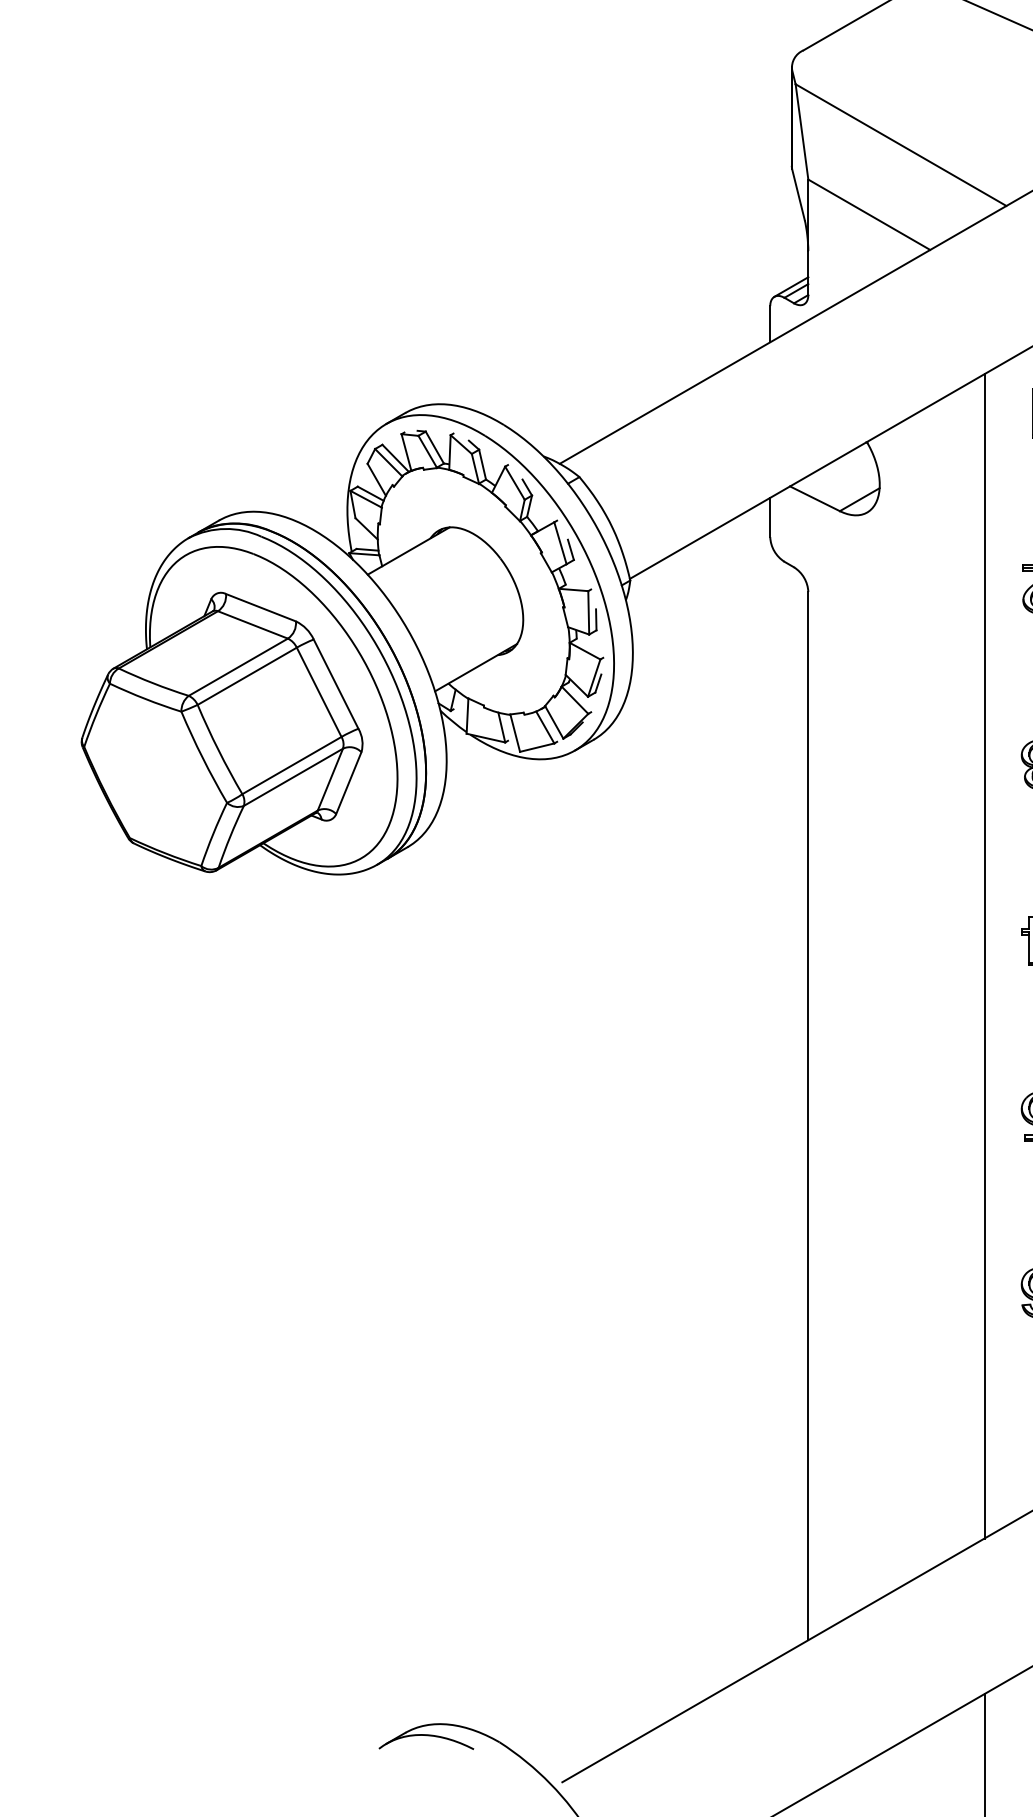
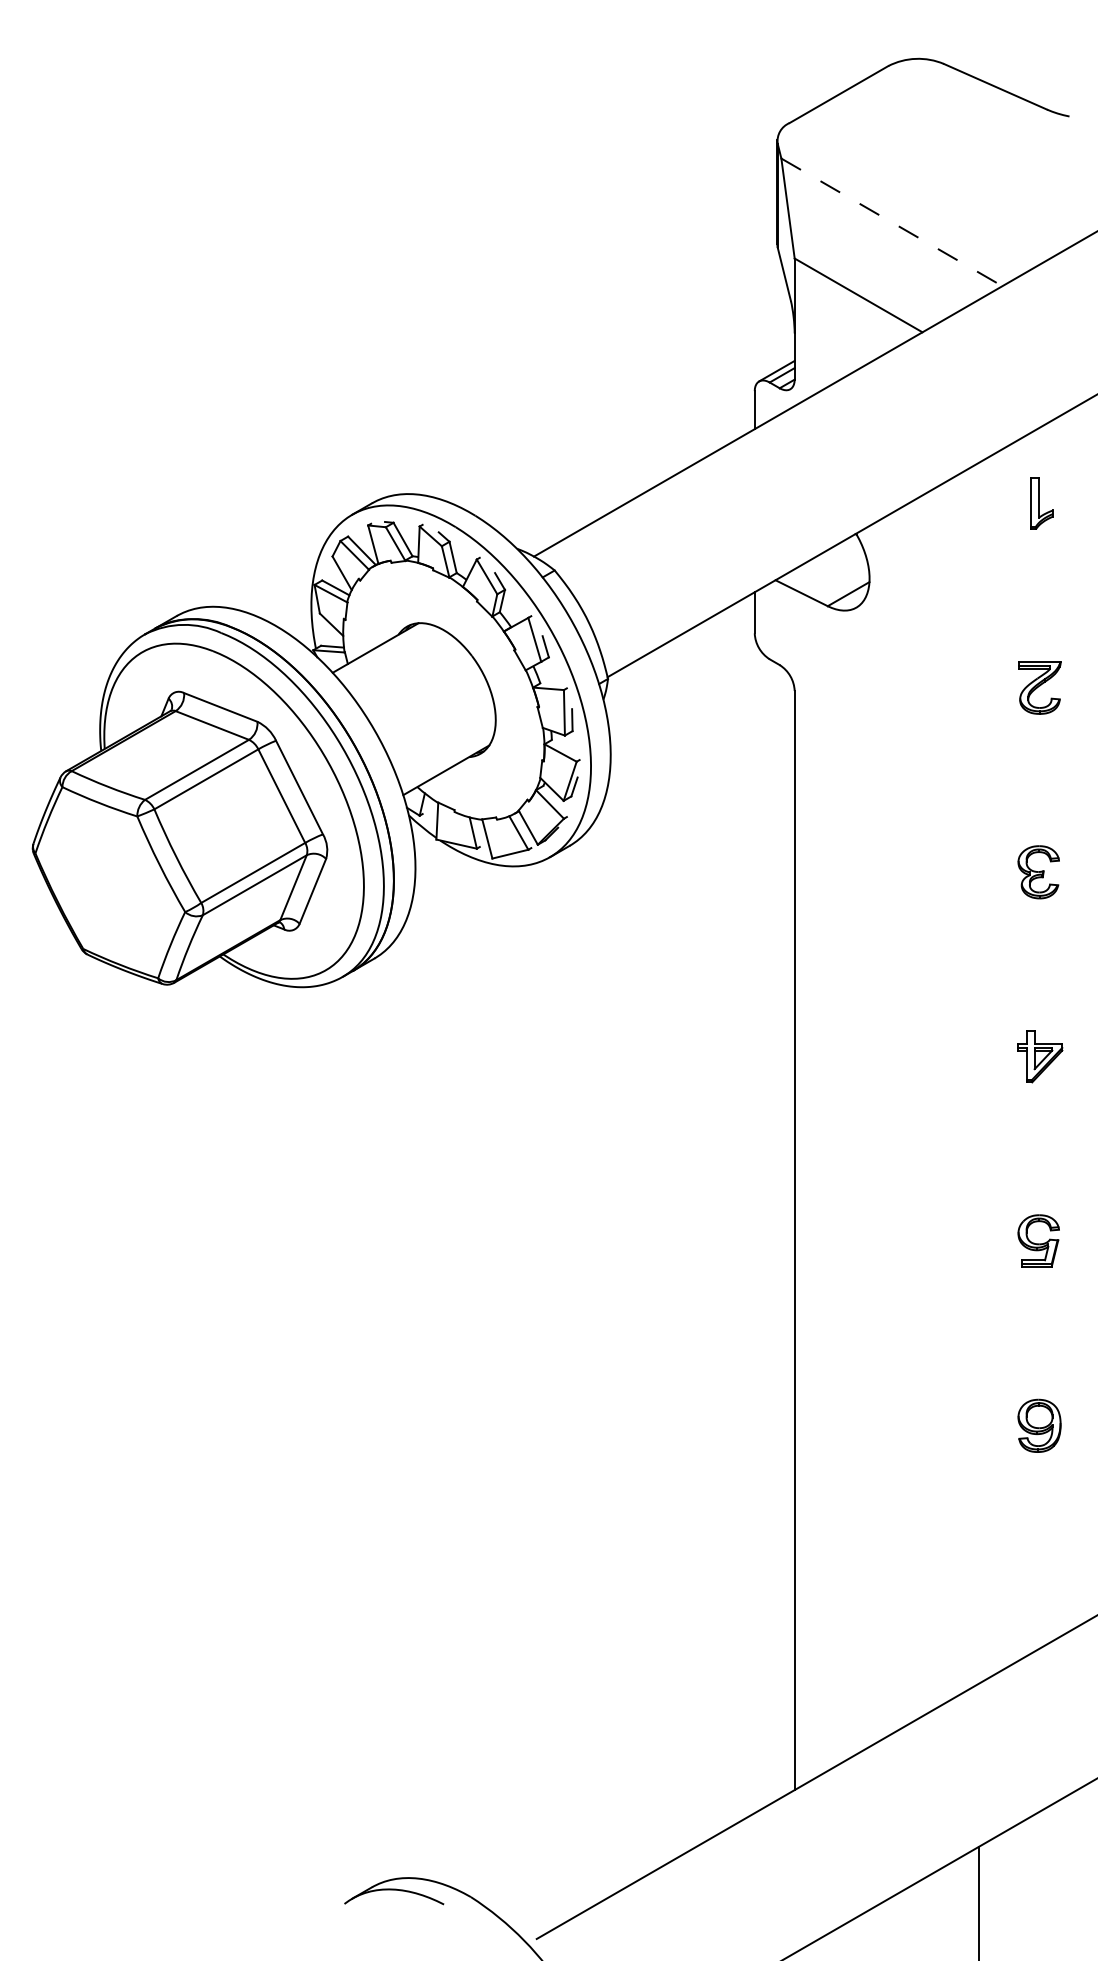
line: (900, 145) -> (891, 222), solid -> dashed
line: (984, 955) -> (979, 1072), removed

